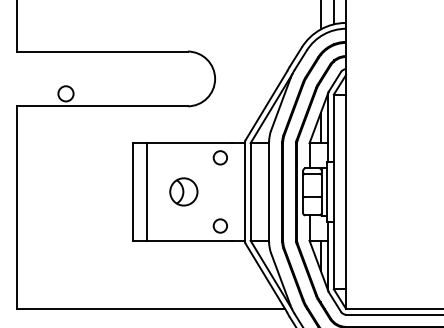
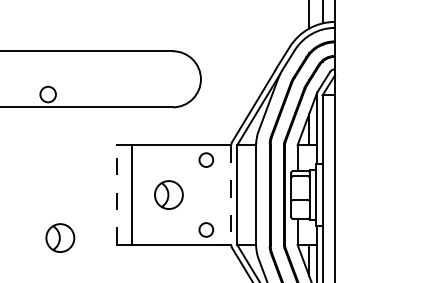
line: (133, 191) -> (117, 194), solid -> dashed
line: (244, 191) -> (231, 194), solid -> dashed
part: (77, 233) -> (59, 237), added

